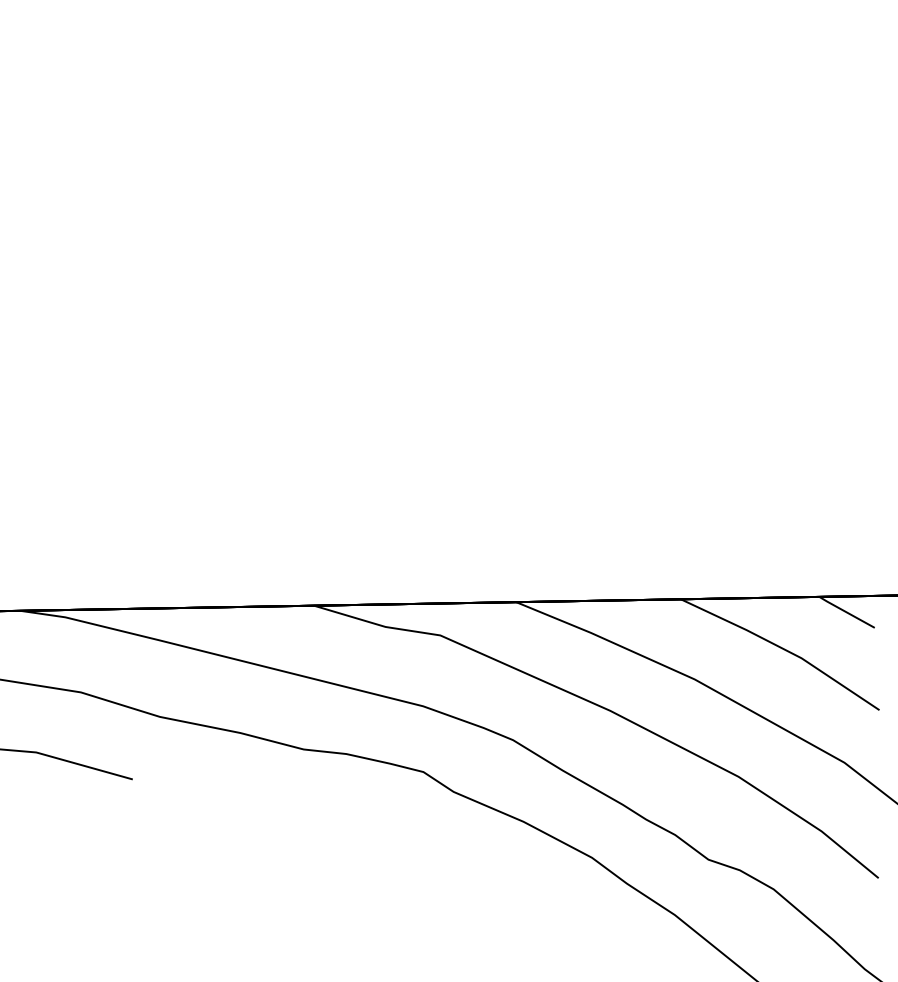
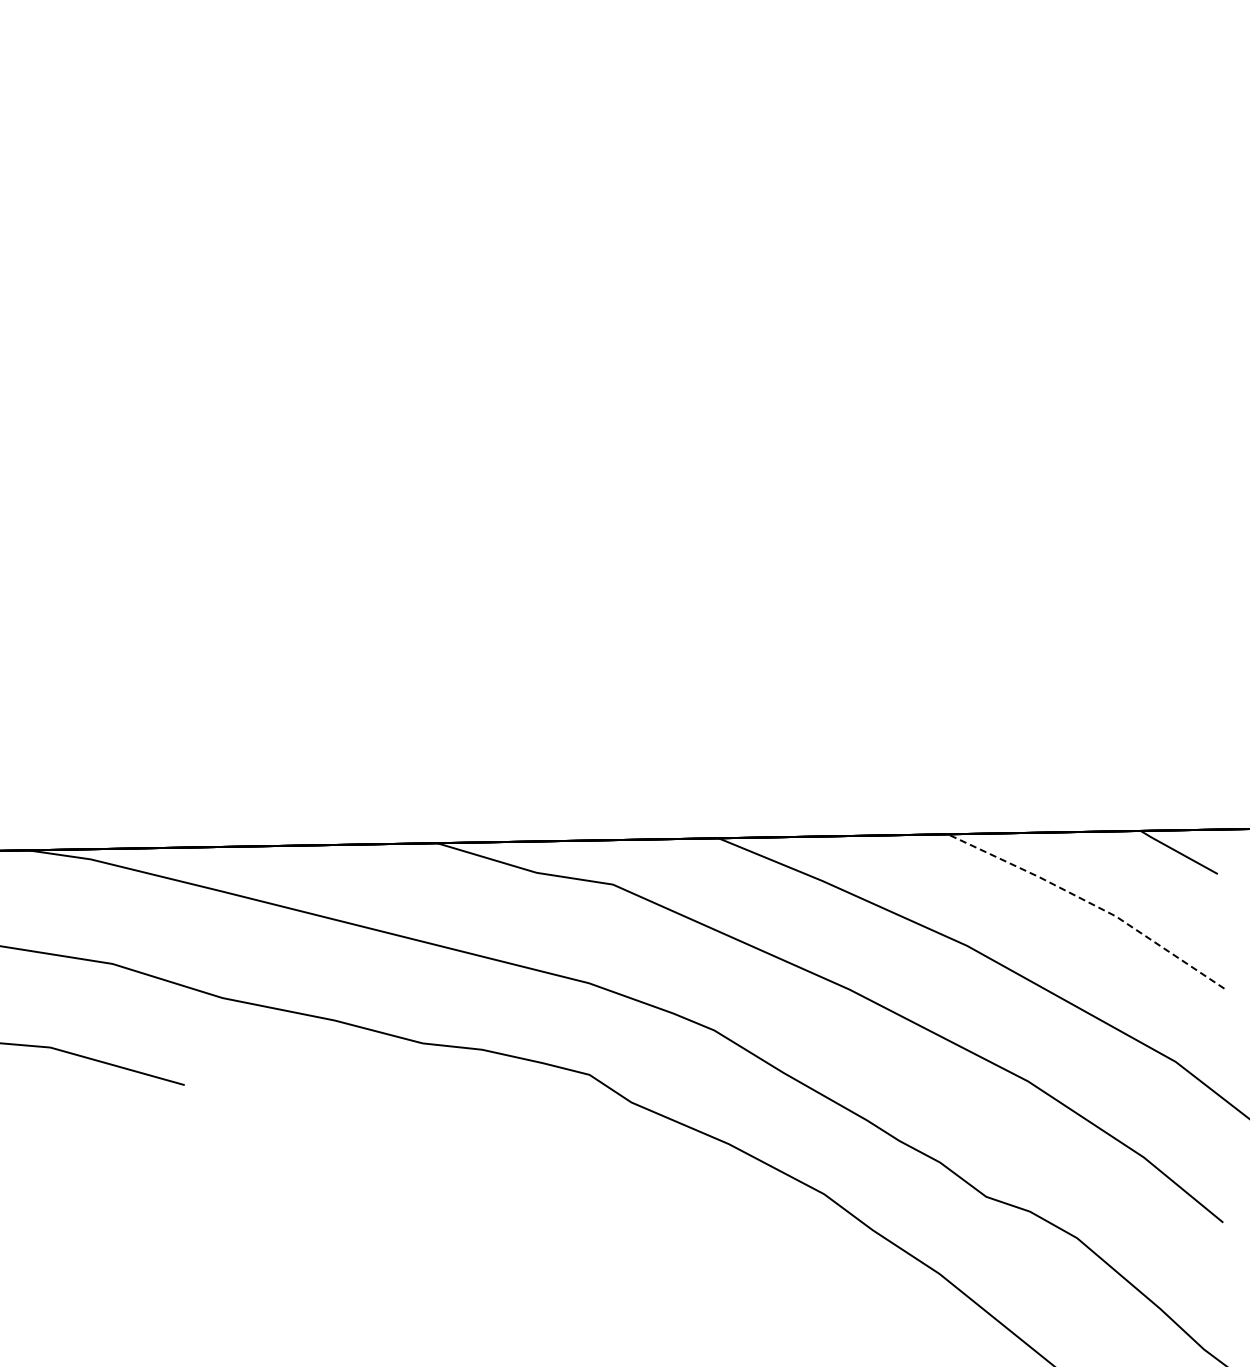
line: (783, 649) -> (1090, 903), solid -> dashed

